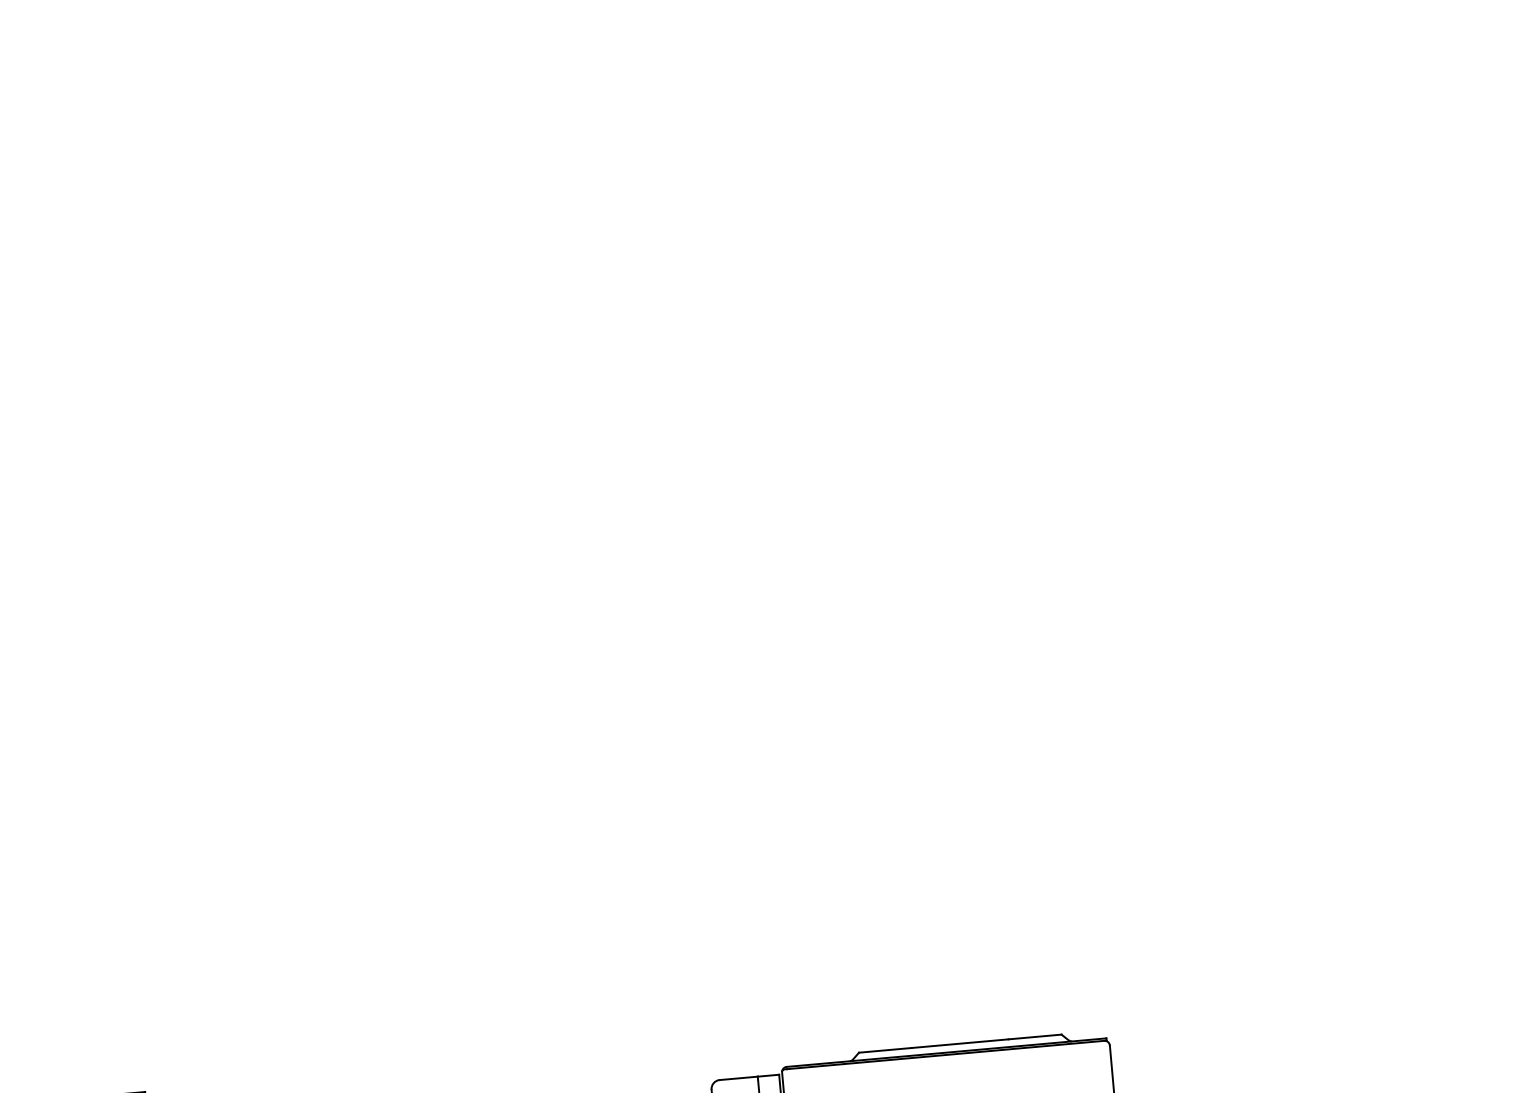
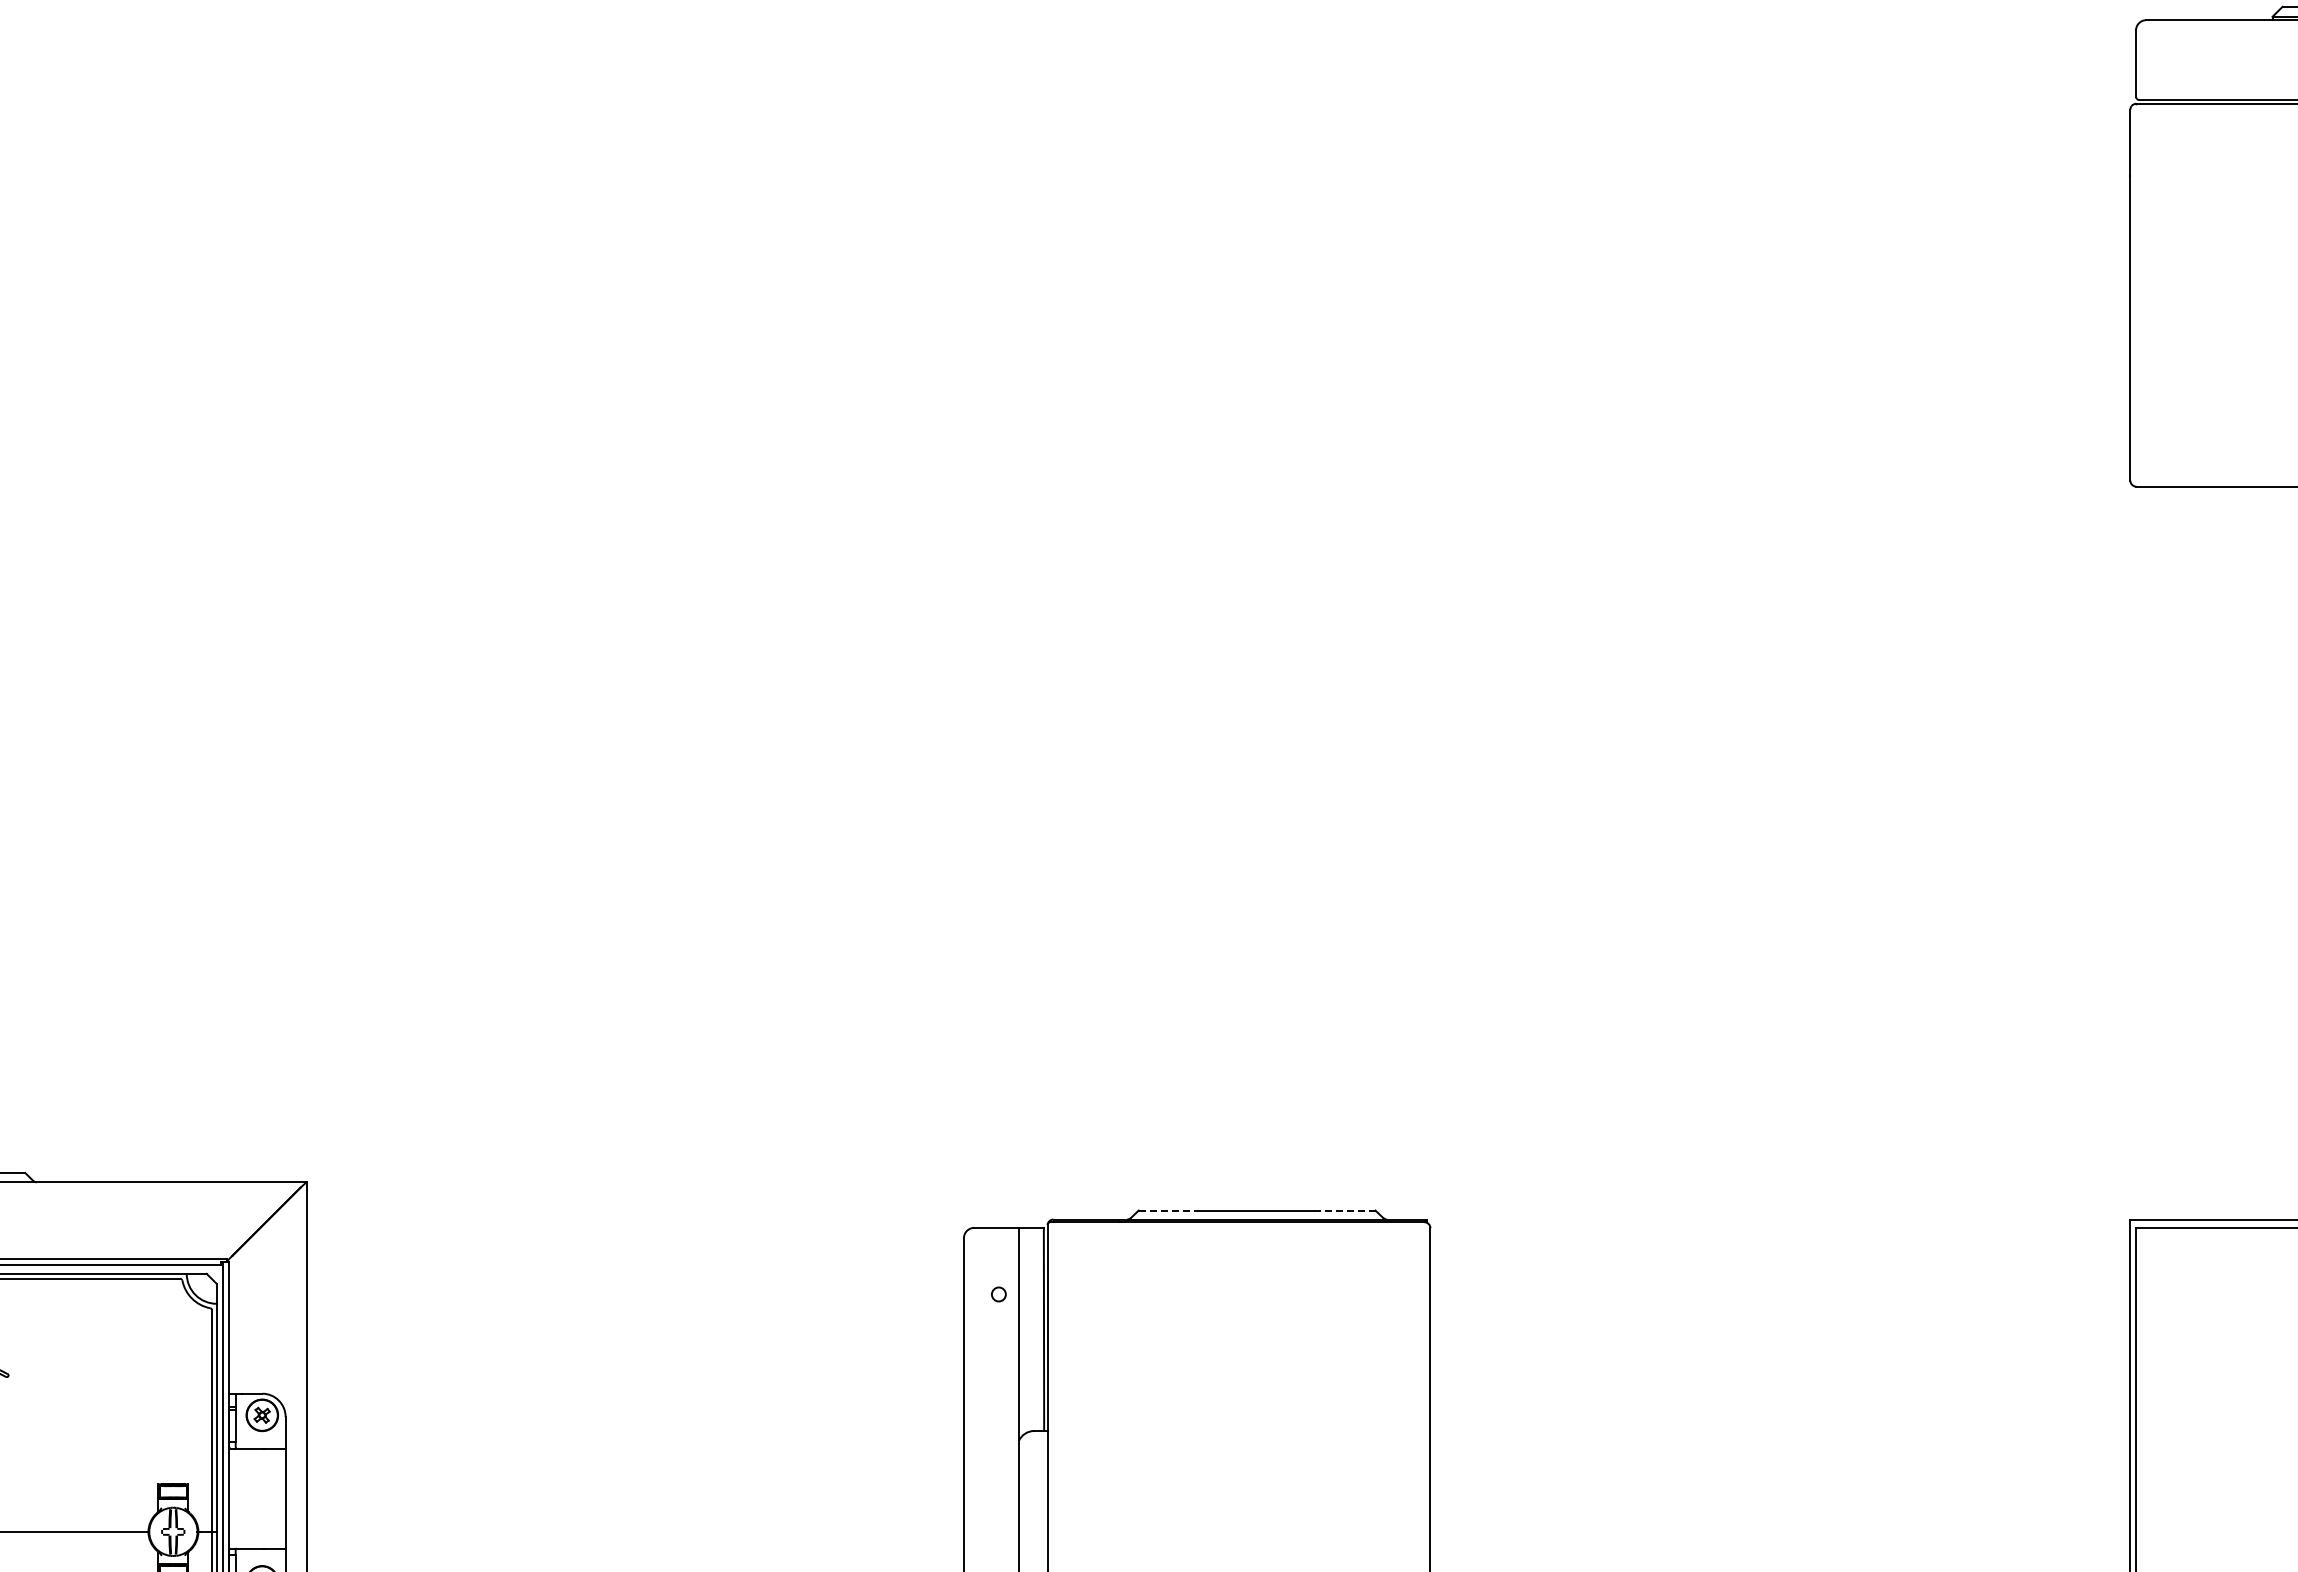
line: (1035, 1036) -> (1344, 1210), solid -> dashed
line: (885, 1050) -> (1169, 1210), solid -> dashed

